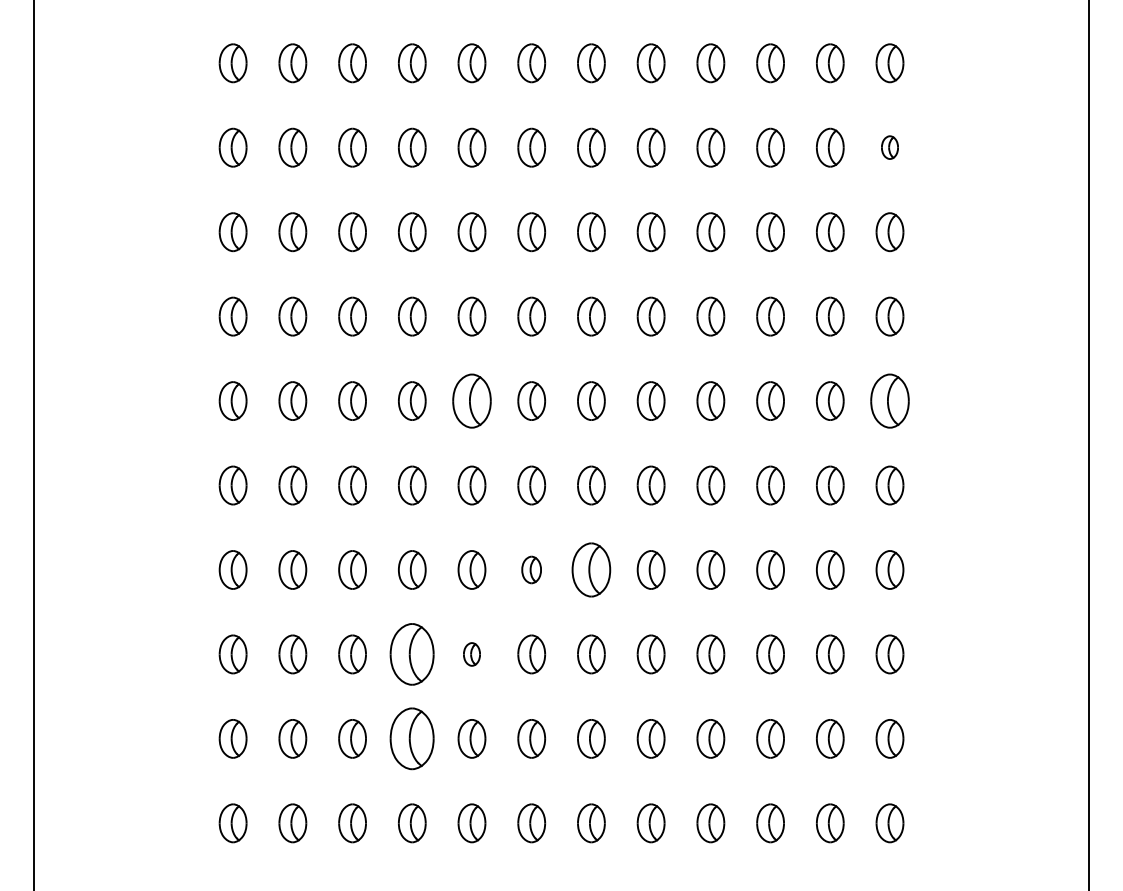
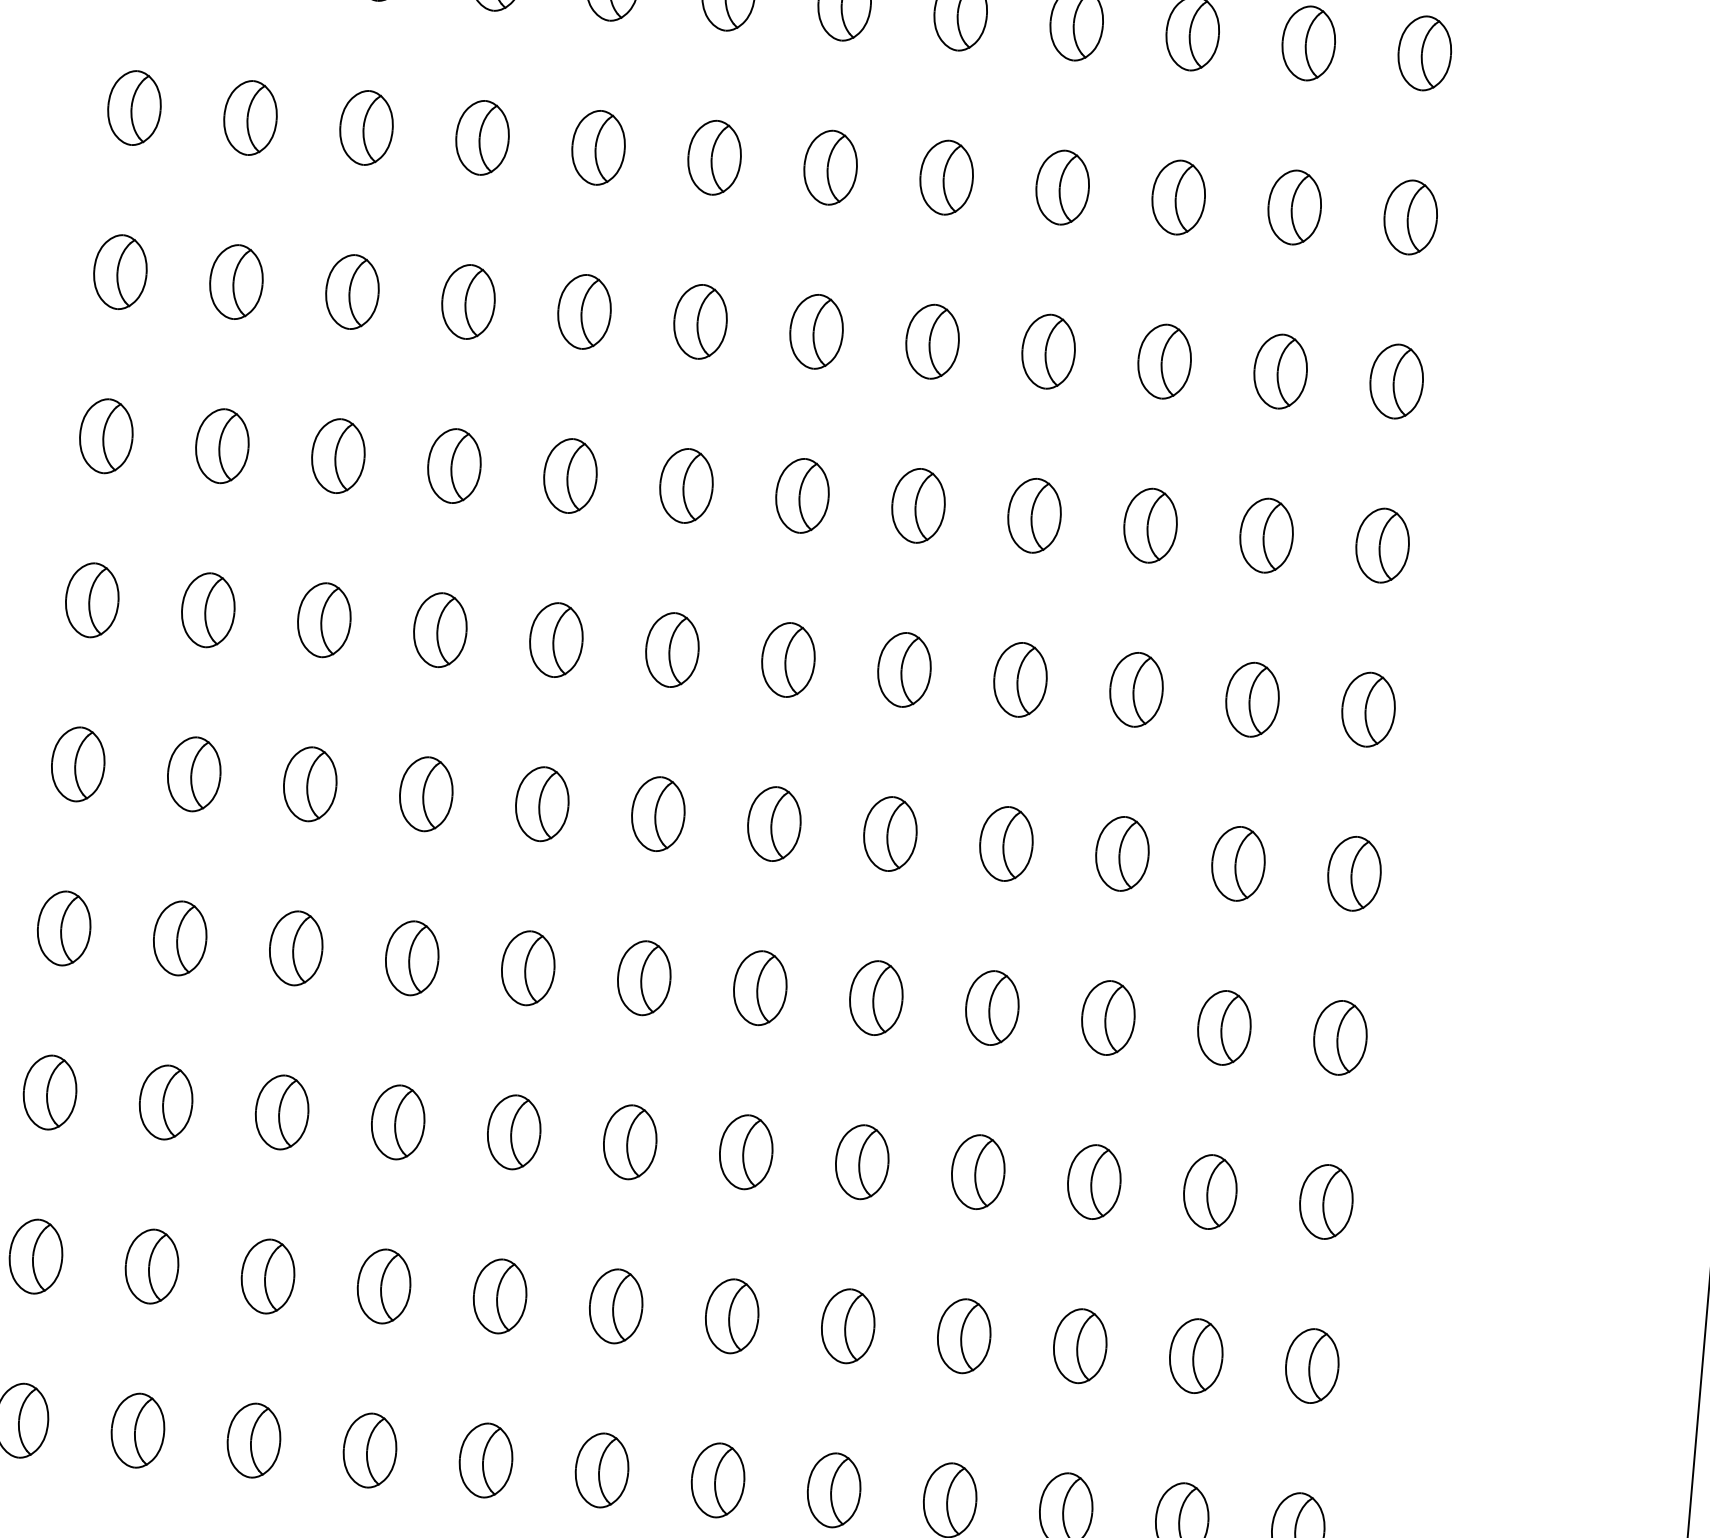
part: (889, 147) -> (1409, 216), size x1.67
part: (471, 400) -> (555, 638), size x0.71
part: (889, 400) -> (1367, 708), size x0.71
part: (531, 569) -> (643, 977), size x1.43
part: (591, 569) -> (760, 987), size x0.71
part: (412, 654) -> (398, 1122), size x0.62
part: (471, 654) -> (513, 1132), size x1.67
part: (412, 738) -> (384, 1285), size x0.62

